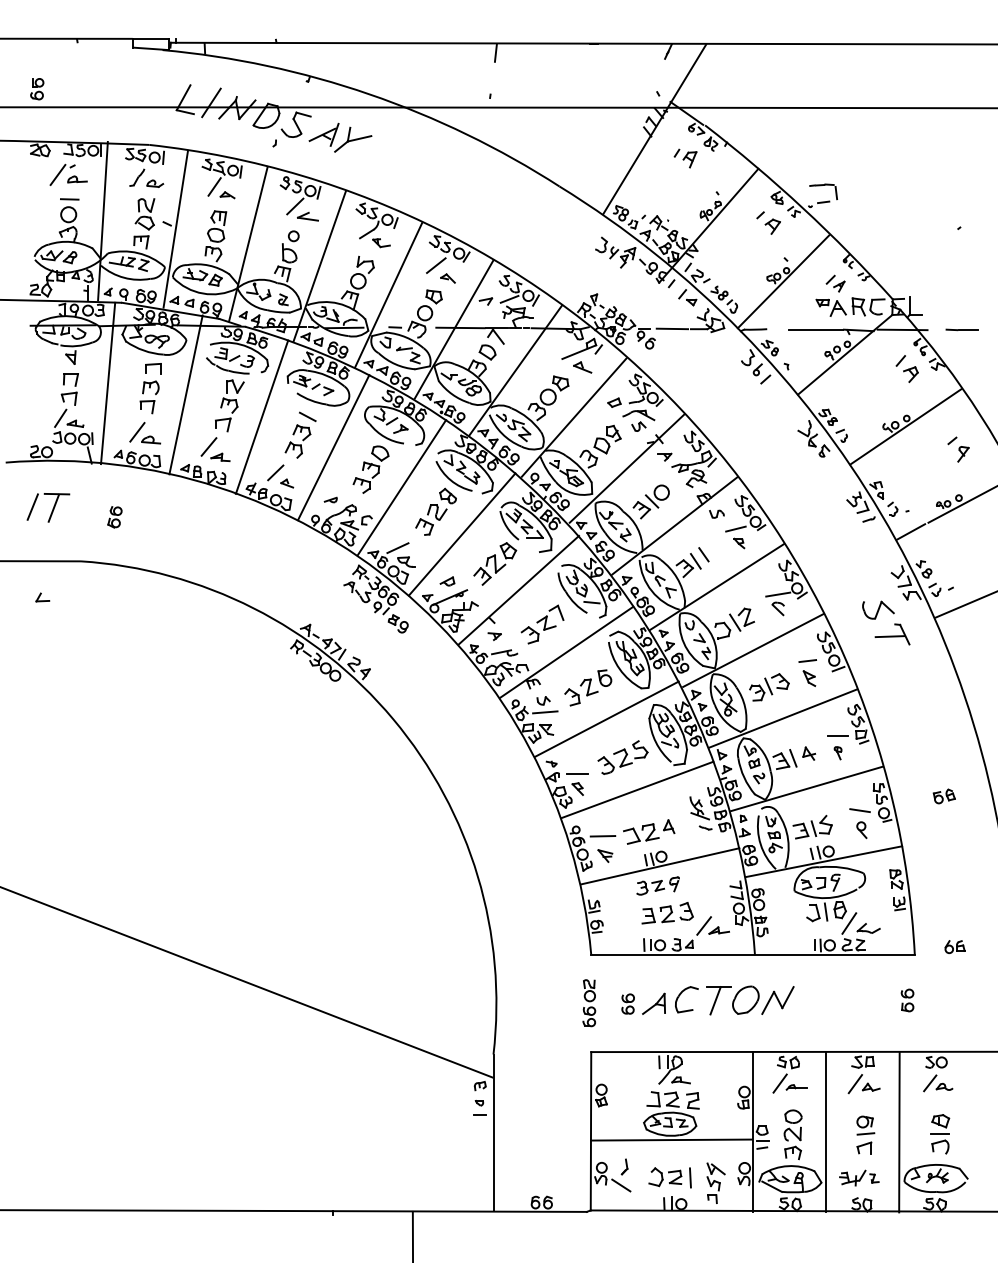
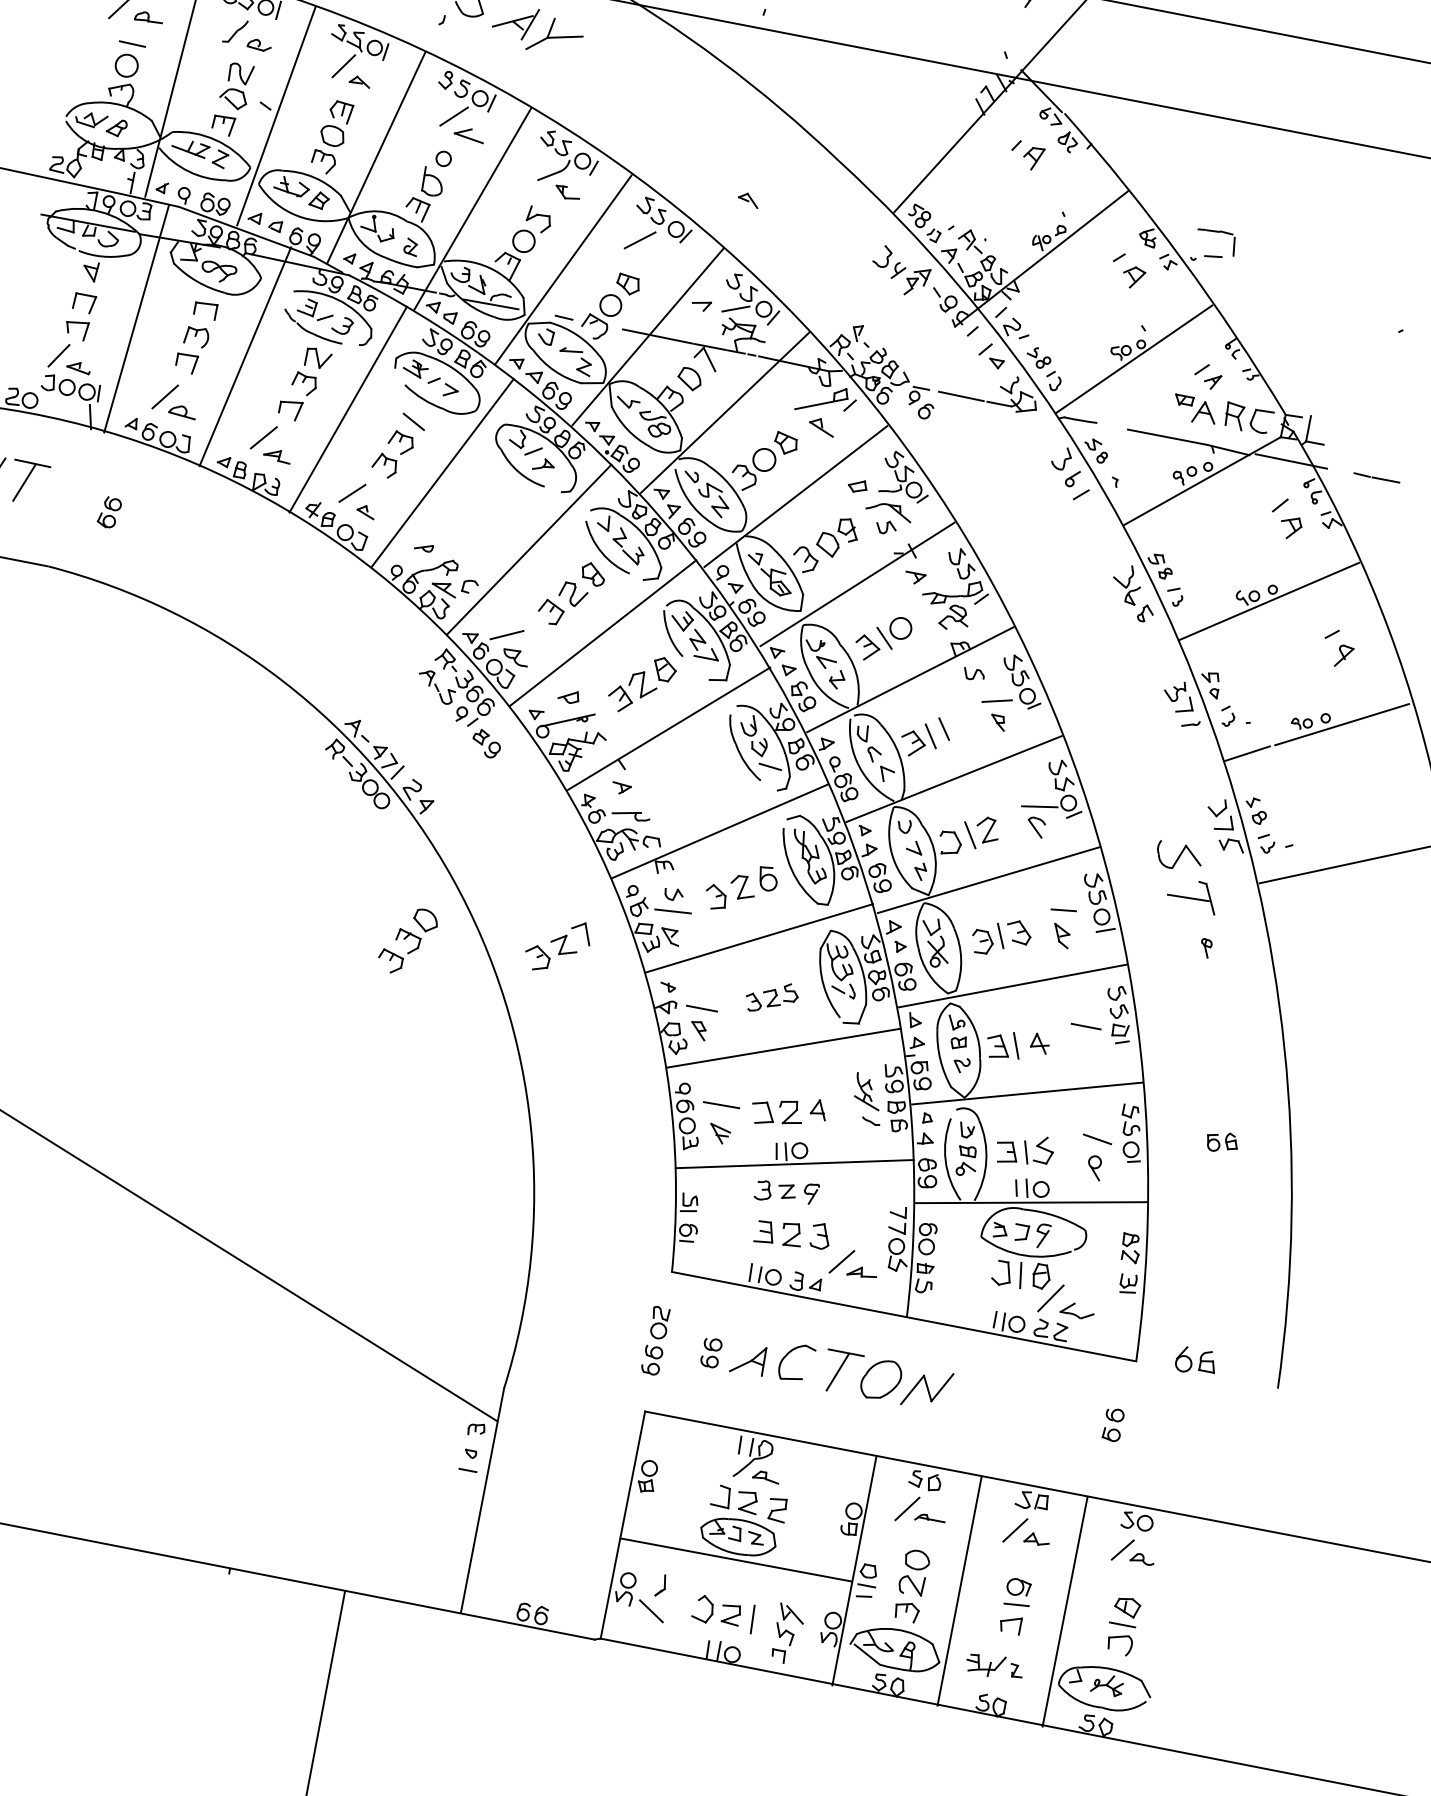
part: (447, 278) -> (747, 199), moved
part: (370, 469) -> (407, 940), moved
part: (542, 624) -> (558, 946), moved
part: (837, 753) -> (1204, 948), moved
part: (622, 757) -> (771, 997), size x0.7
part: (954, 946) -> (1195, 1360), size x1.4

